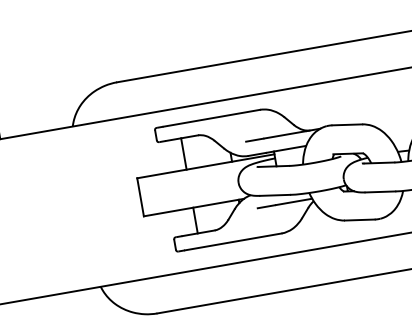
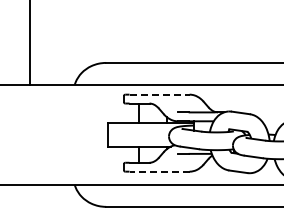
line: (213, 117) -> (160, 94), solid -> dashed
line: (233, 241) -> (159, 171), solid -> dashed

